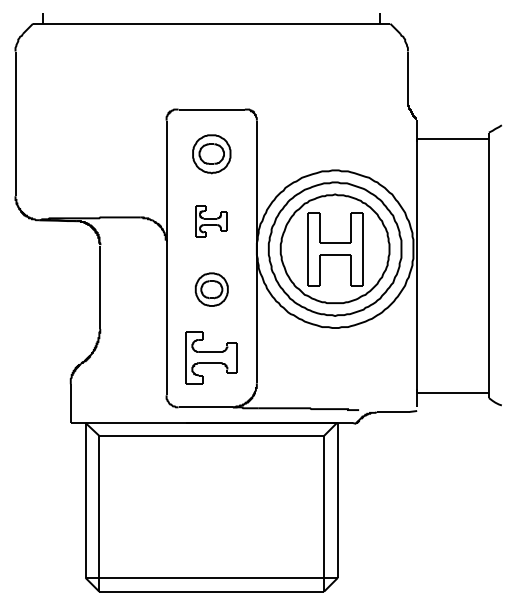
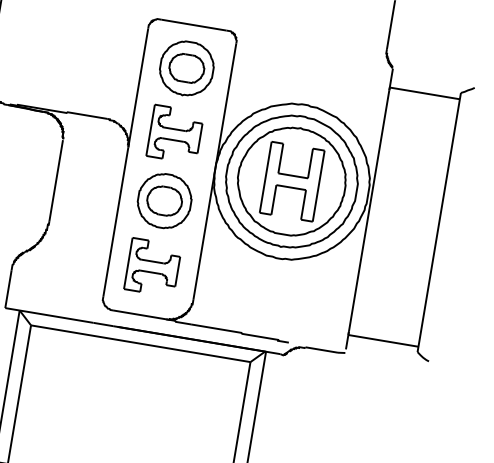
part: (211, 154) -> (186, 68), size x1.43
part: (211, 221) -> (175, 134), size x1.67
part: (211, 289) -> (164, 200), size x1.67

